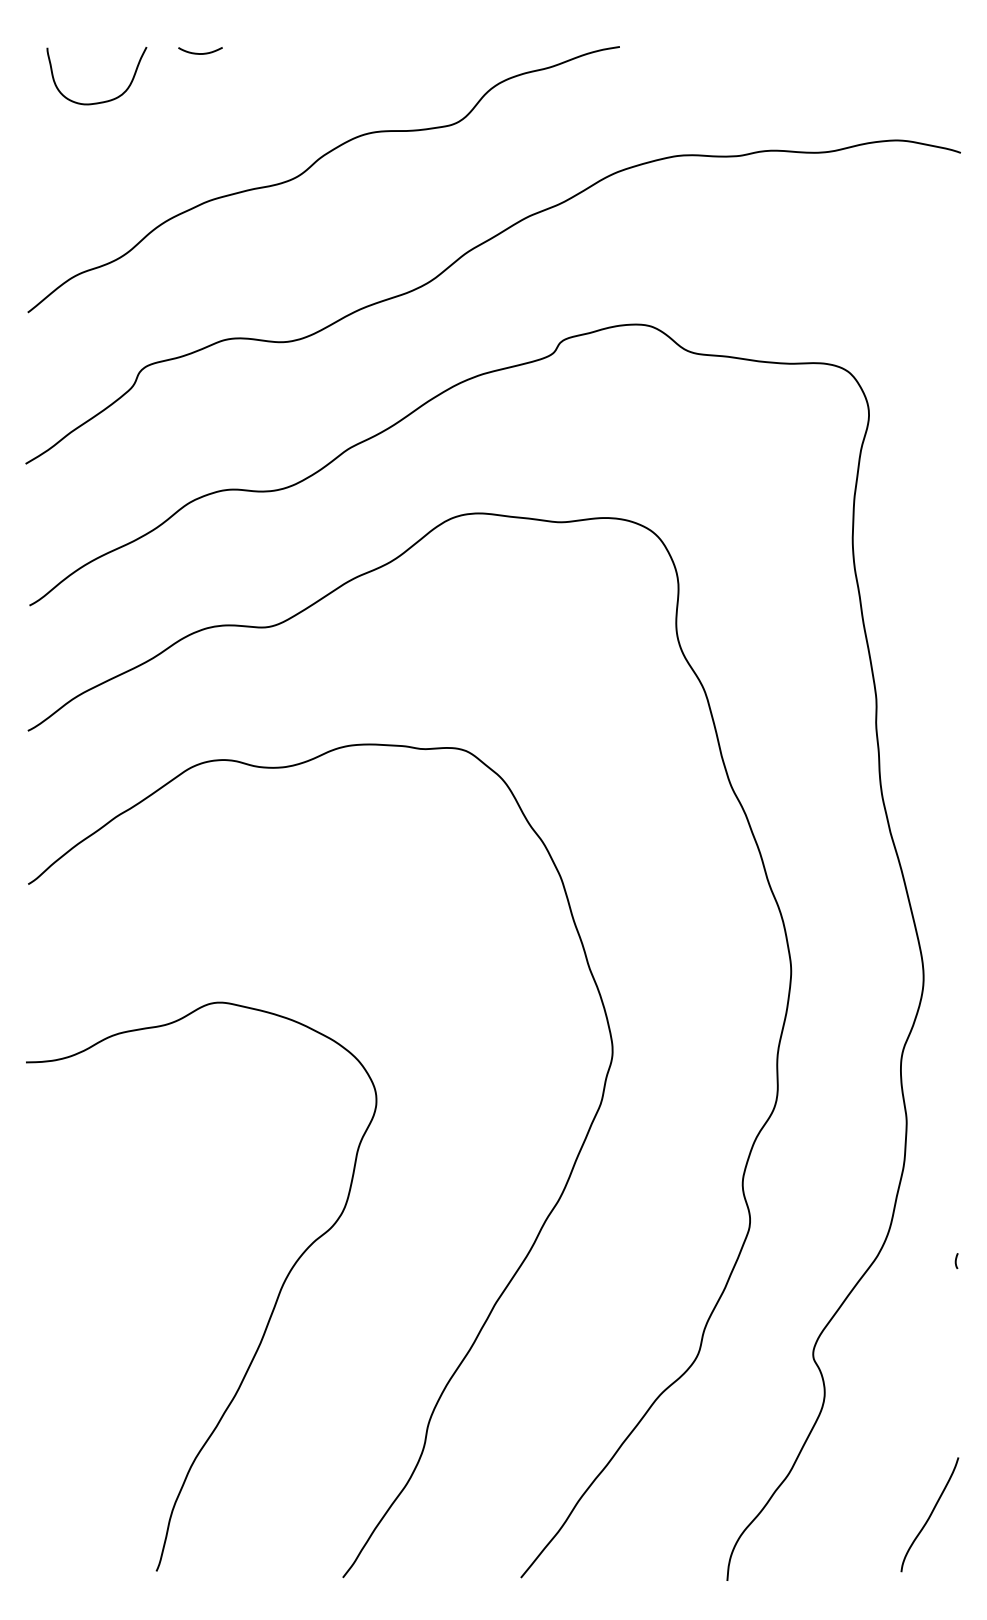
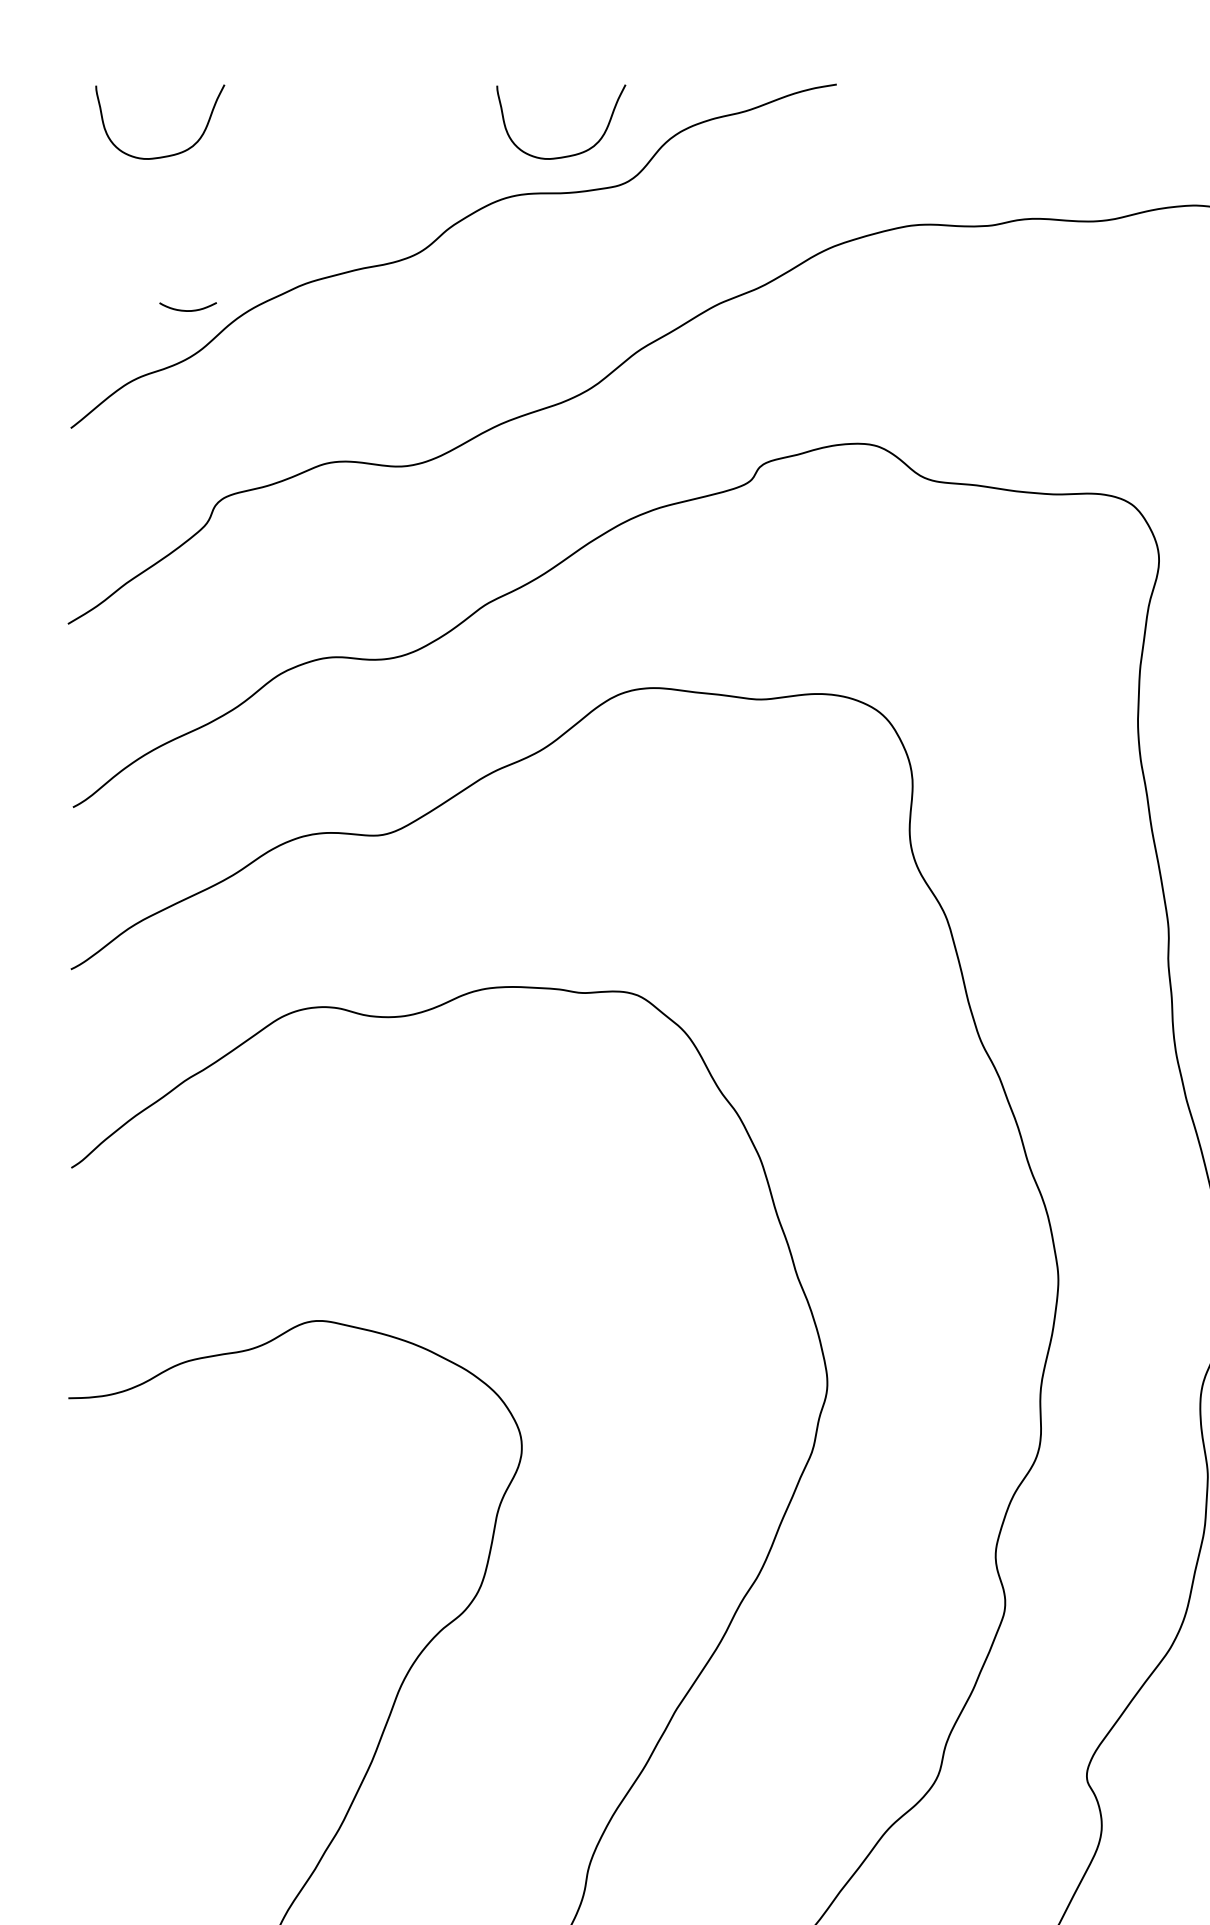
curve: (200, 53) -> (188, 310), moved
curve: (410, 101) -> (565, 155), added

